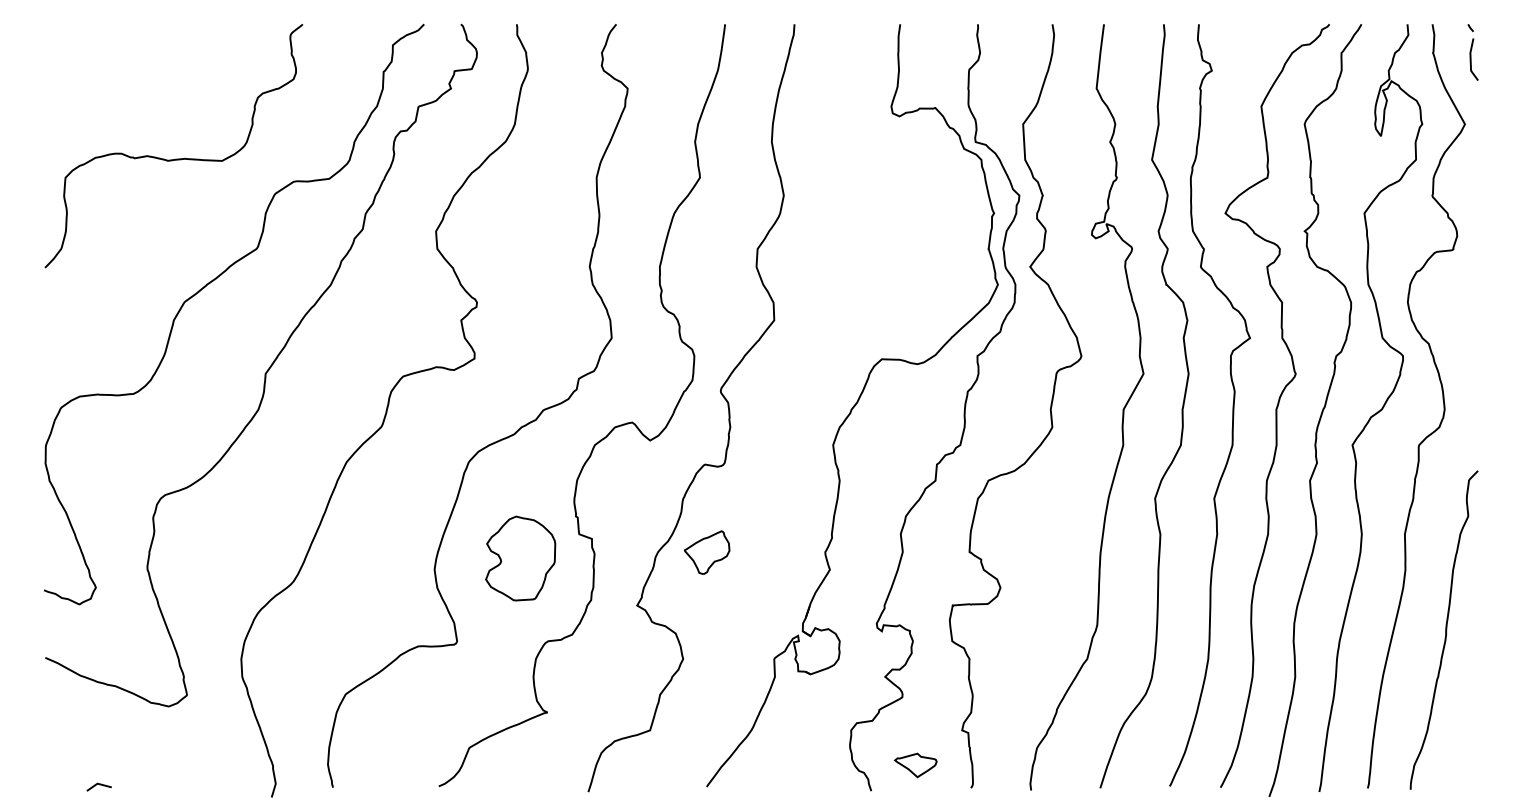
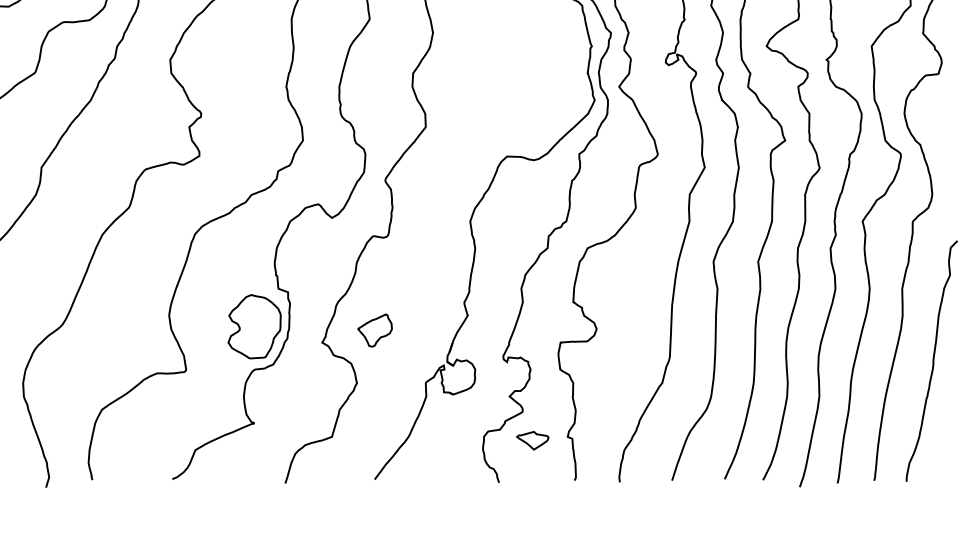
part: (707, 552) -> (375, 330), moved
part: (520, 558) -> (254, 326), moved
part: (915, 765) -> (532, 440), moved

